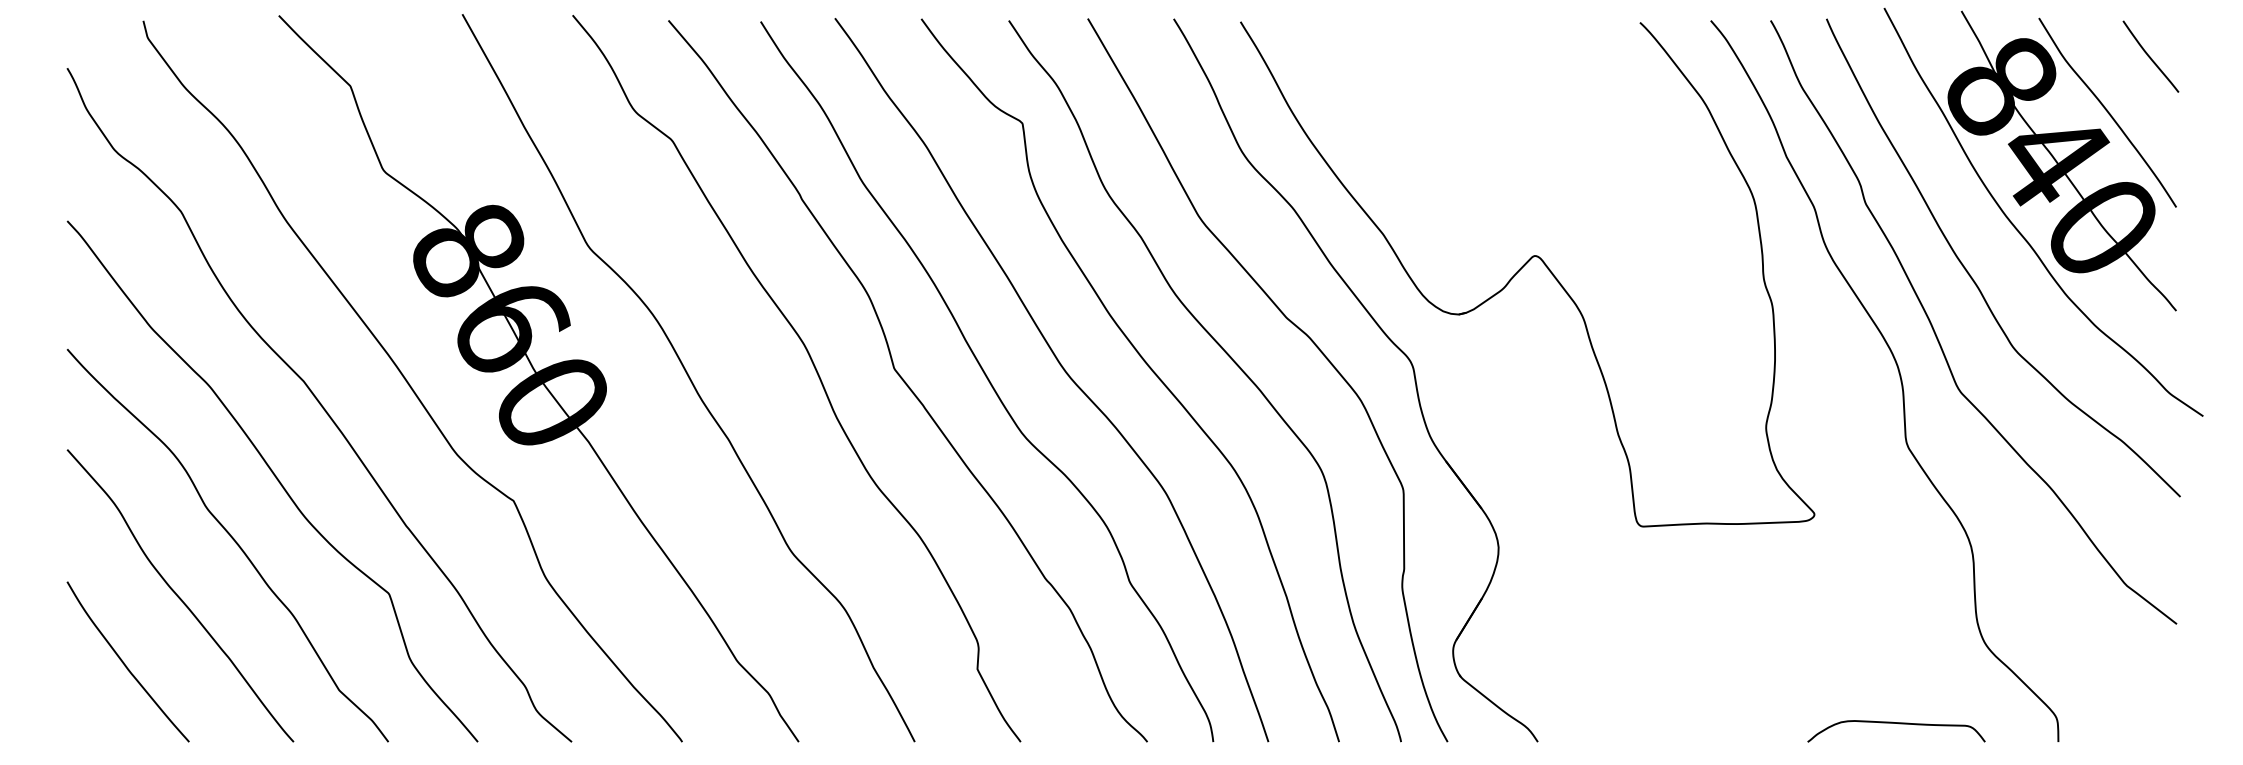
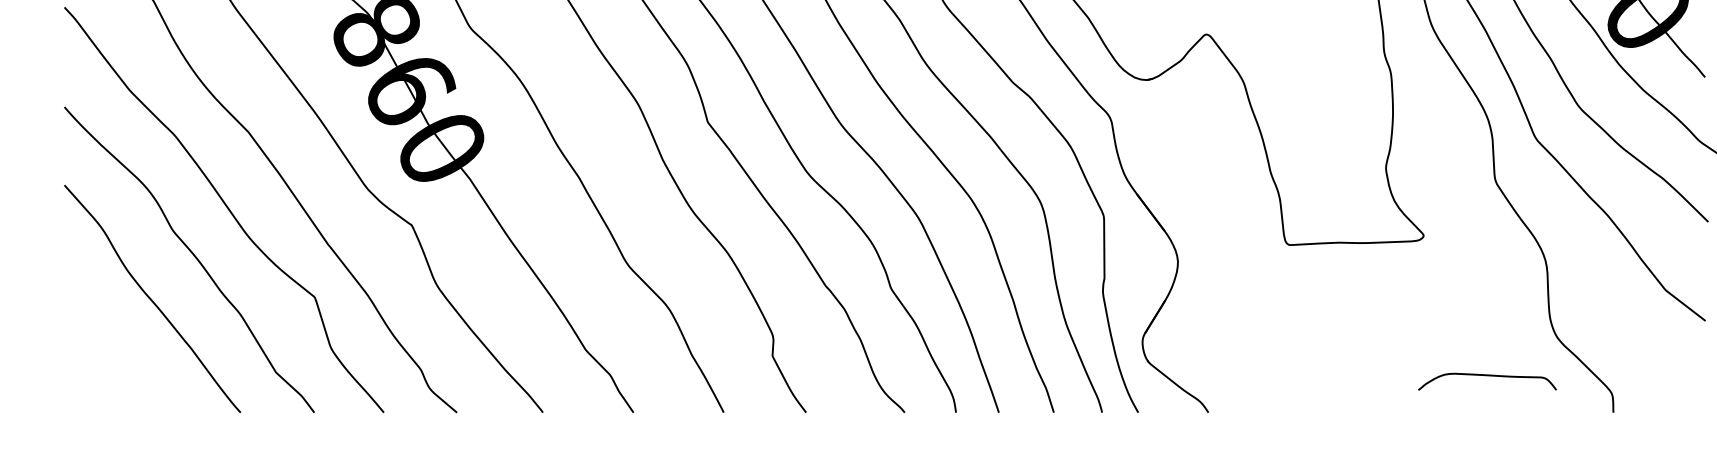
curve: (124, 662) -> (109, 350), removed
curve: (1898, 724) -> (1489, 376), moved

